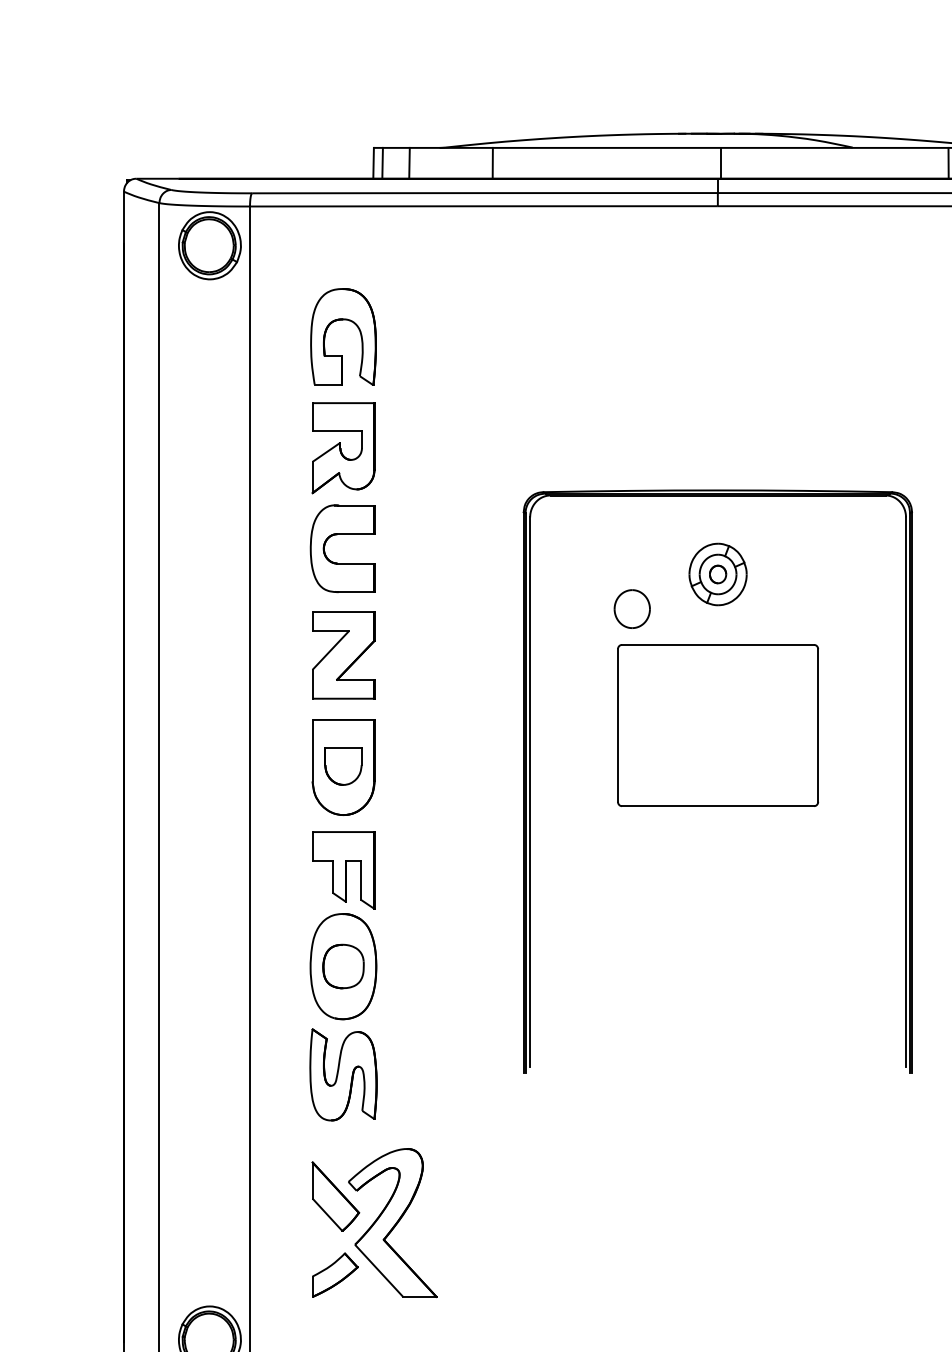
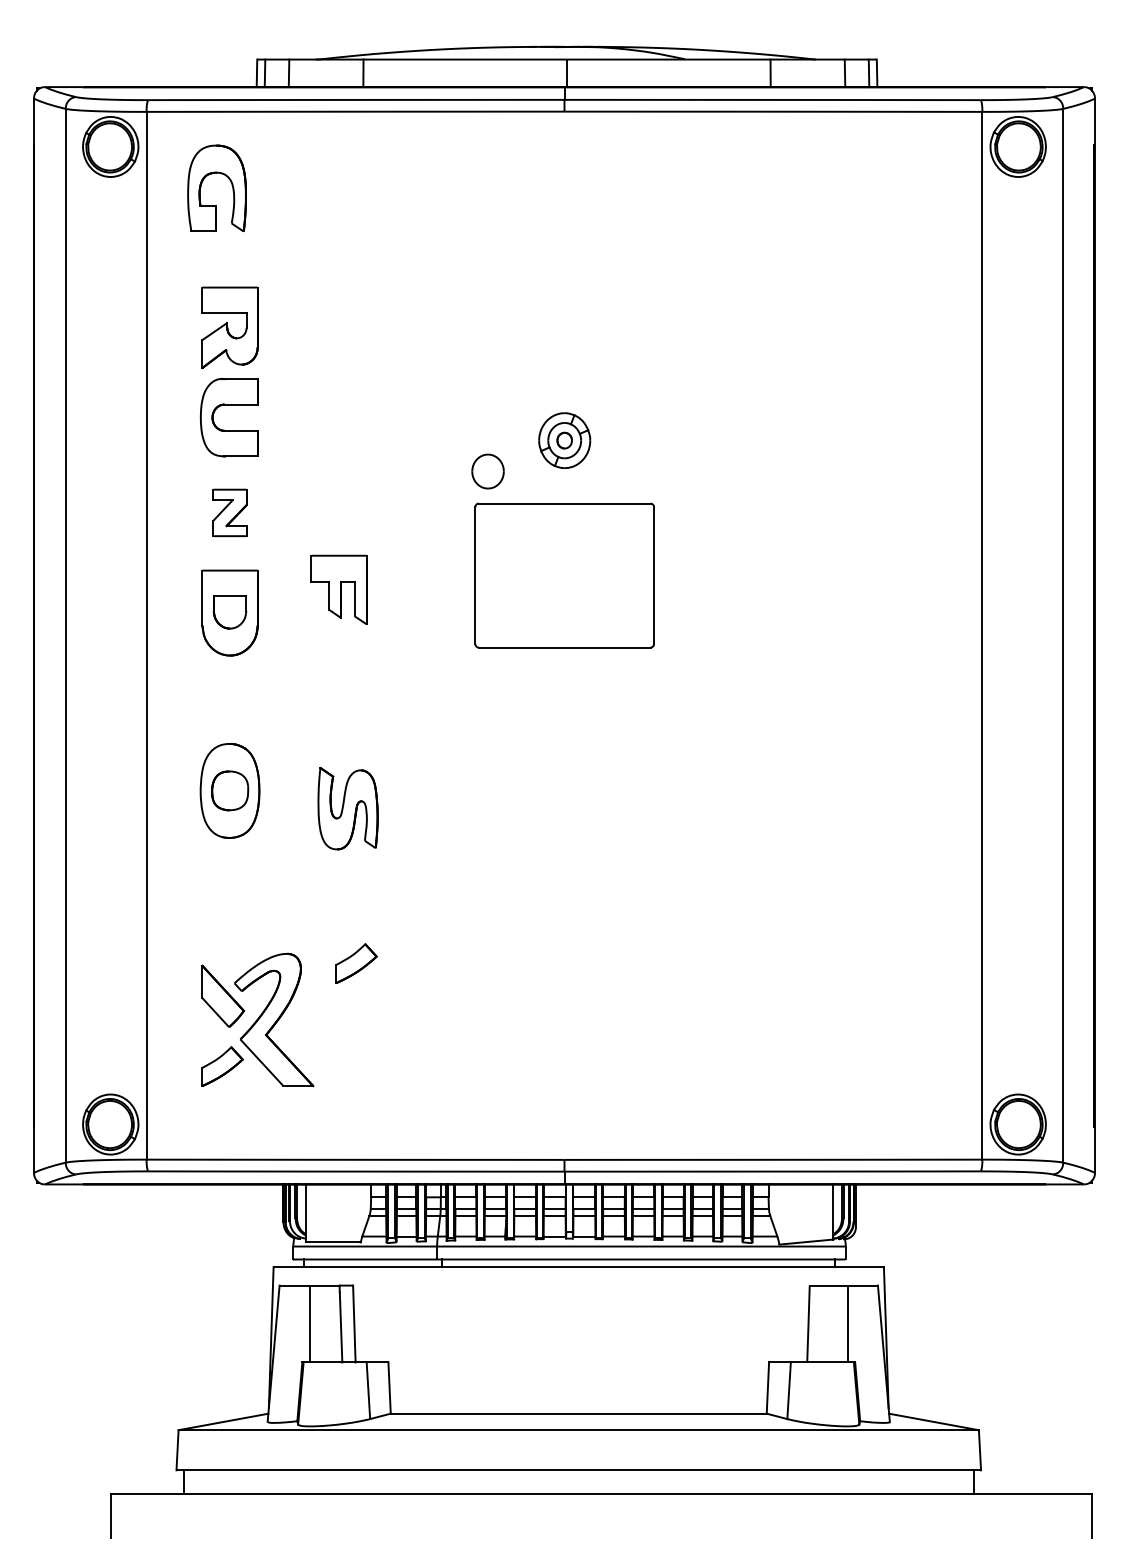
part: (338, 321) -> (212, 174), moved
part: (342, 654) -> (229, 512), size x0.6
part: (530, 781) -> (397, 625), removed
part: (342, 869) -> (338, 589), moved
part: (342, 1074) -> (347, 808), moved
part: (485, 1159) -> (356, 963), added

